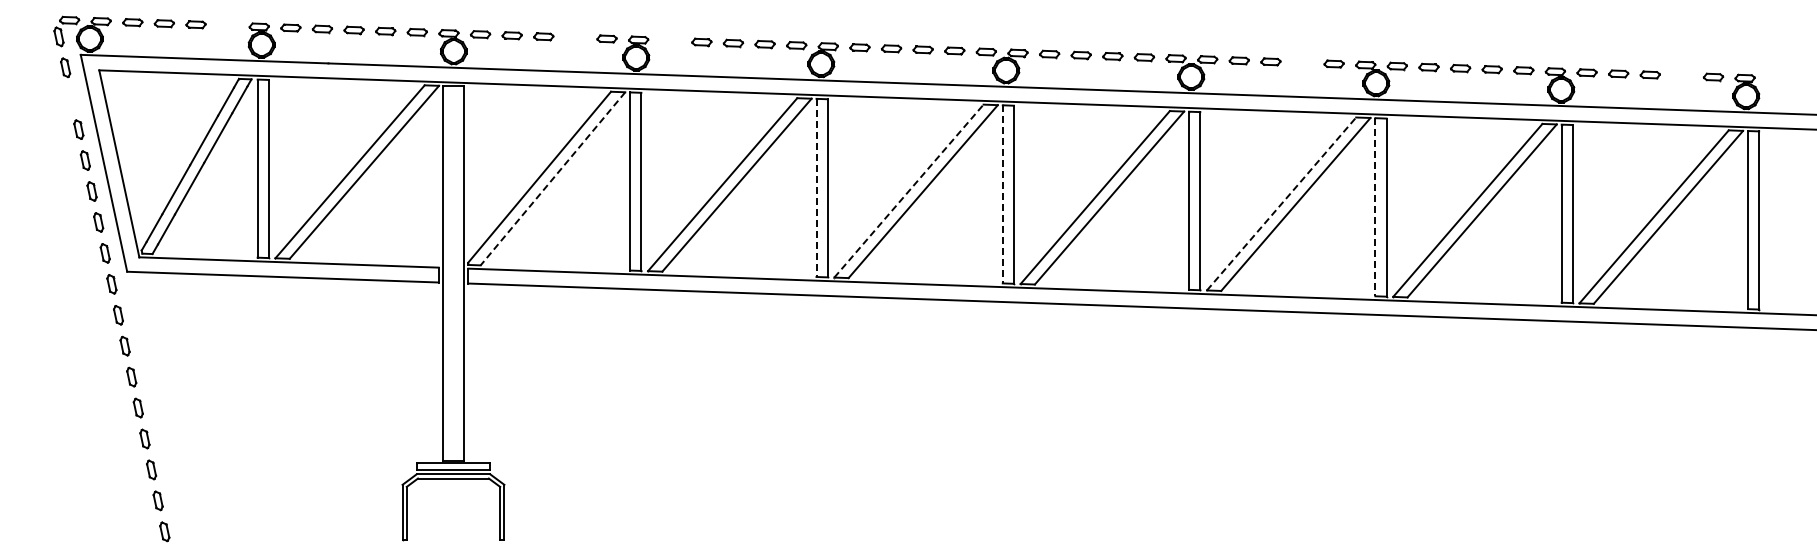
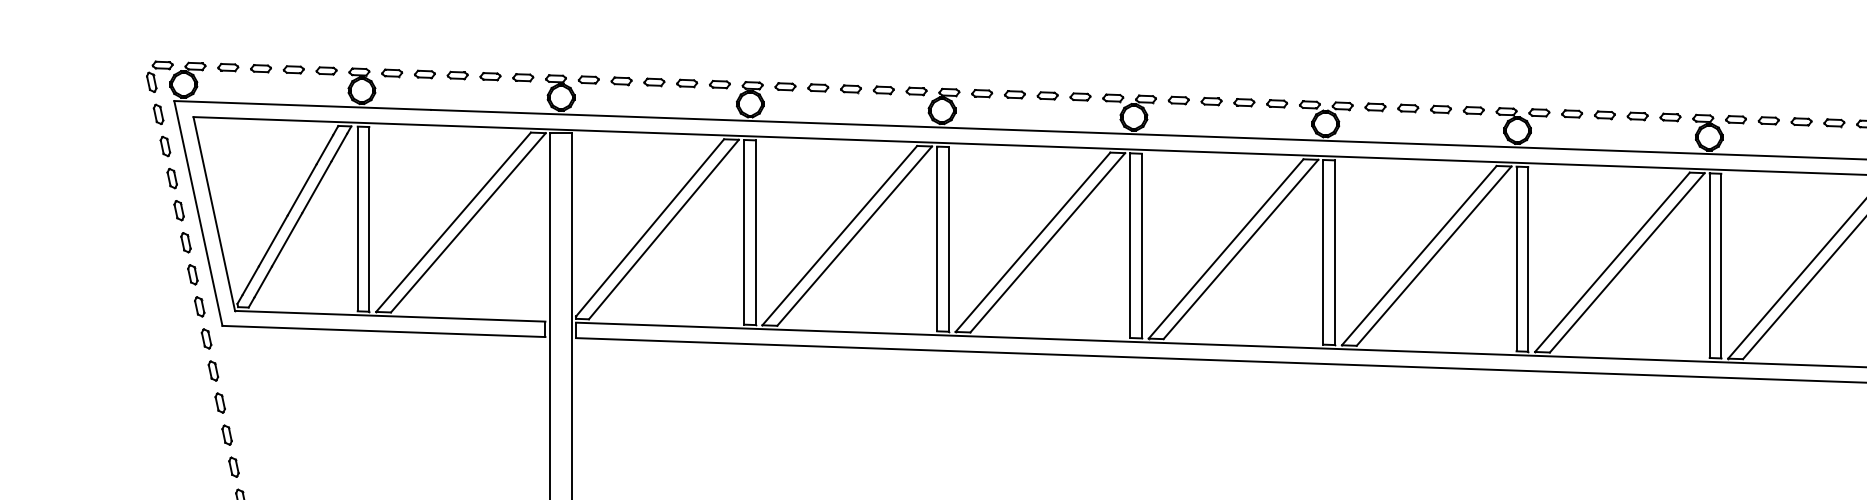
part: (227, 25) -> (326, 70), added
part: (574, 37) -> (686, 83), added
part: (669, 41) -> (784, 87), added
part: (1302, 62) -> (1441, 108), added
part: (1681, 75) -> (1833, 122), added
part: (71, 98) -> (164, 146), added
line: (553, 178) -> (664, 229), dashed -> solid
line: (816, 188) -> (937, 239), dashed -> solid
line: (909, 190) -> (1033, 241), dashed -> solid
line: (1002, 194) -> (1129, 245), dashed -> solid
line: (1281, 203) -> (1419, 255), dashed -> solid
line: (1375, 207) -> (1516, 259), dashed -> solid

